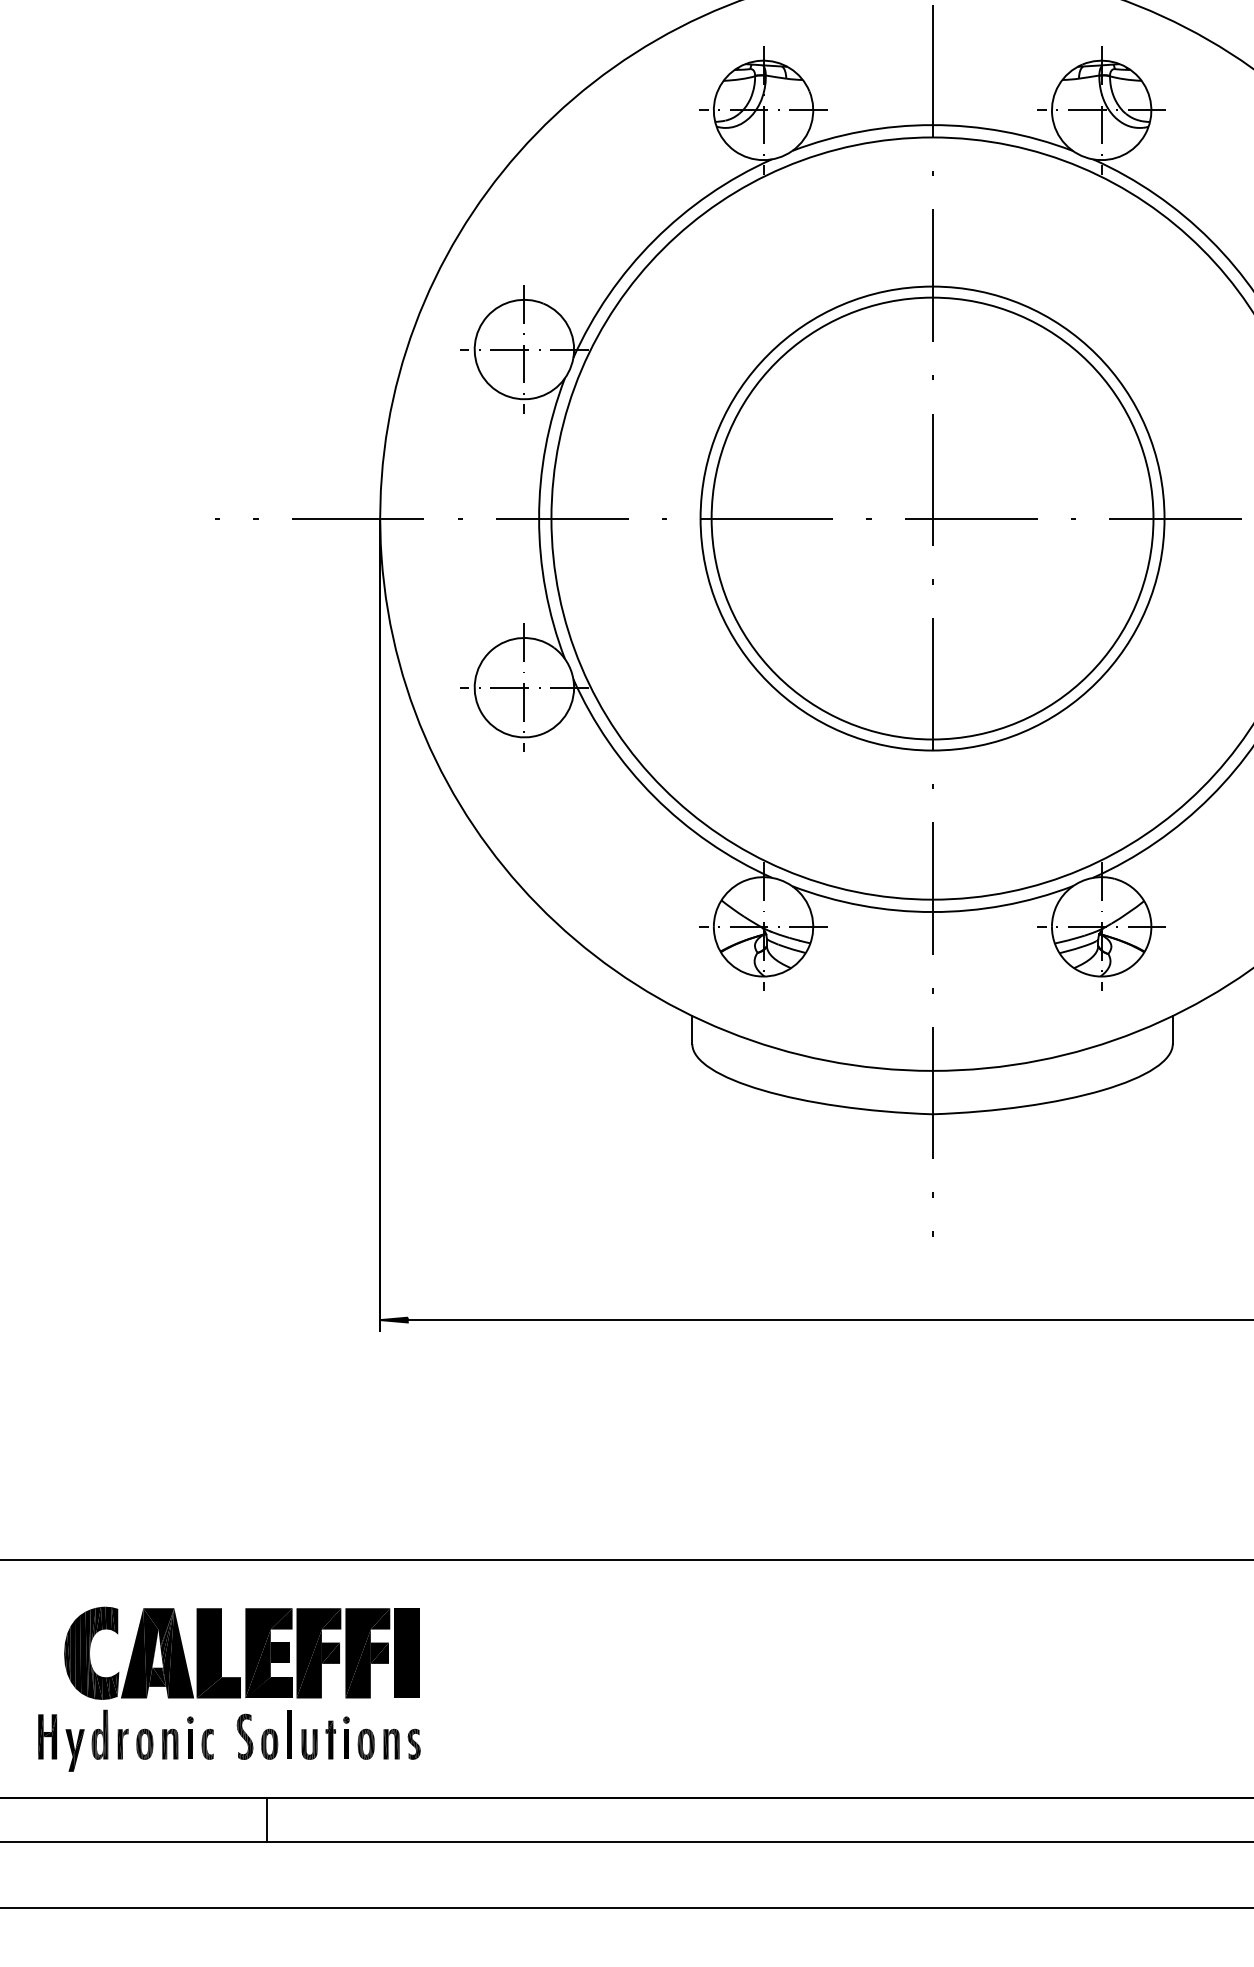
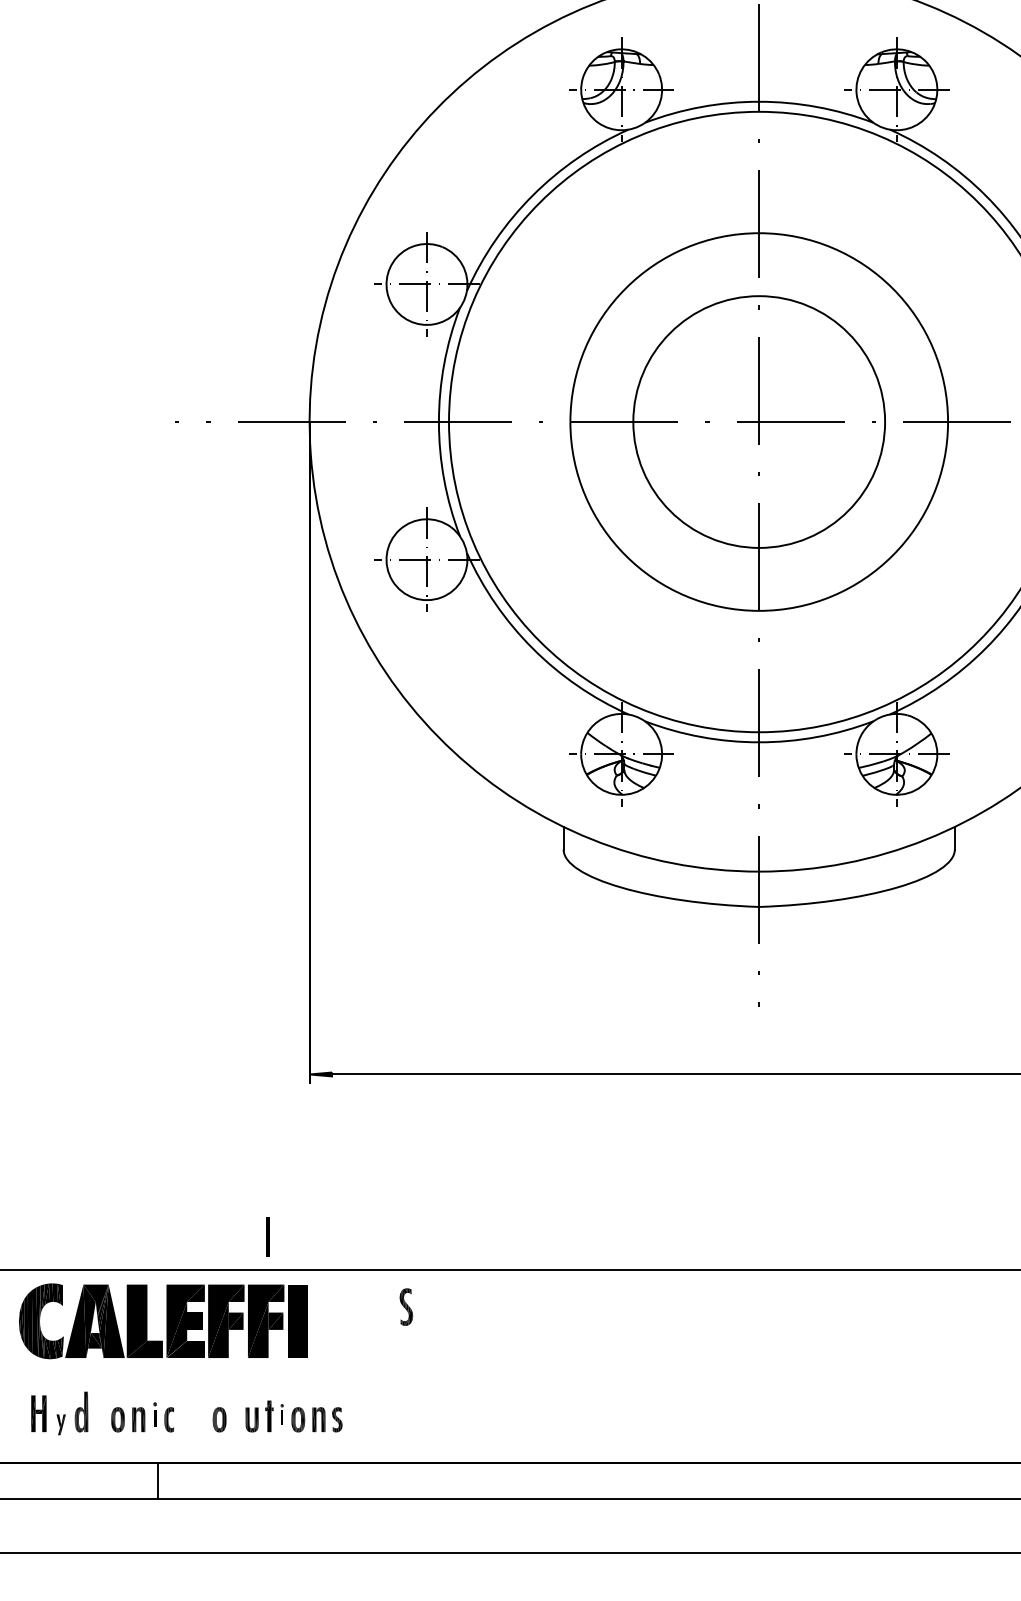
circle: (932, 518) -> (759, 421), size x0.7
part: (241, 1652) -> (163, 1320), moved
line: (289, 1734) -> (268, 1236), moved
part: (244, 1736) -> (405, 1306), moved
part: (190, 1737) -> (155, 1414), size x0.7
part: (346, 1737) -> (282, 1414), size x0.6
part: (122, 1743) -> (99, 1419), removed
part: (74, 1750) -> (60, 1424), size x0.6
line: (267, 1819) -> (157, 1481), moved

